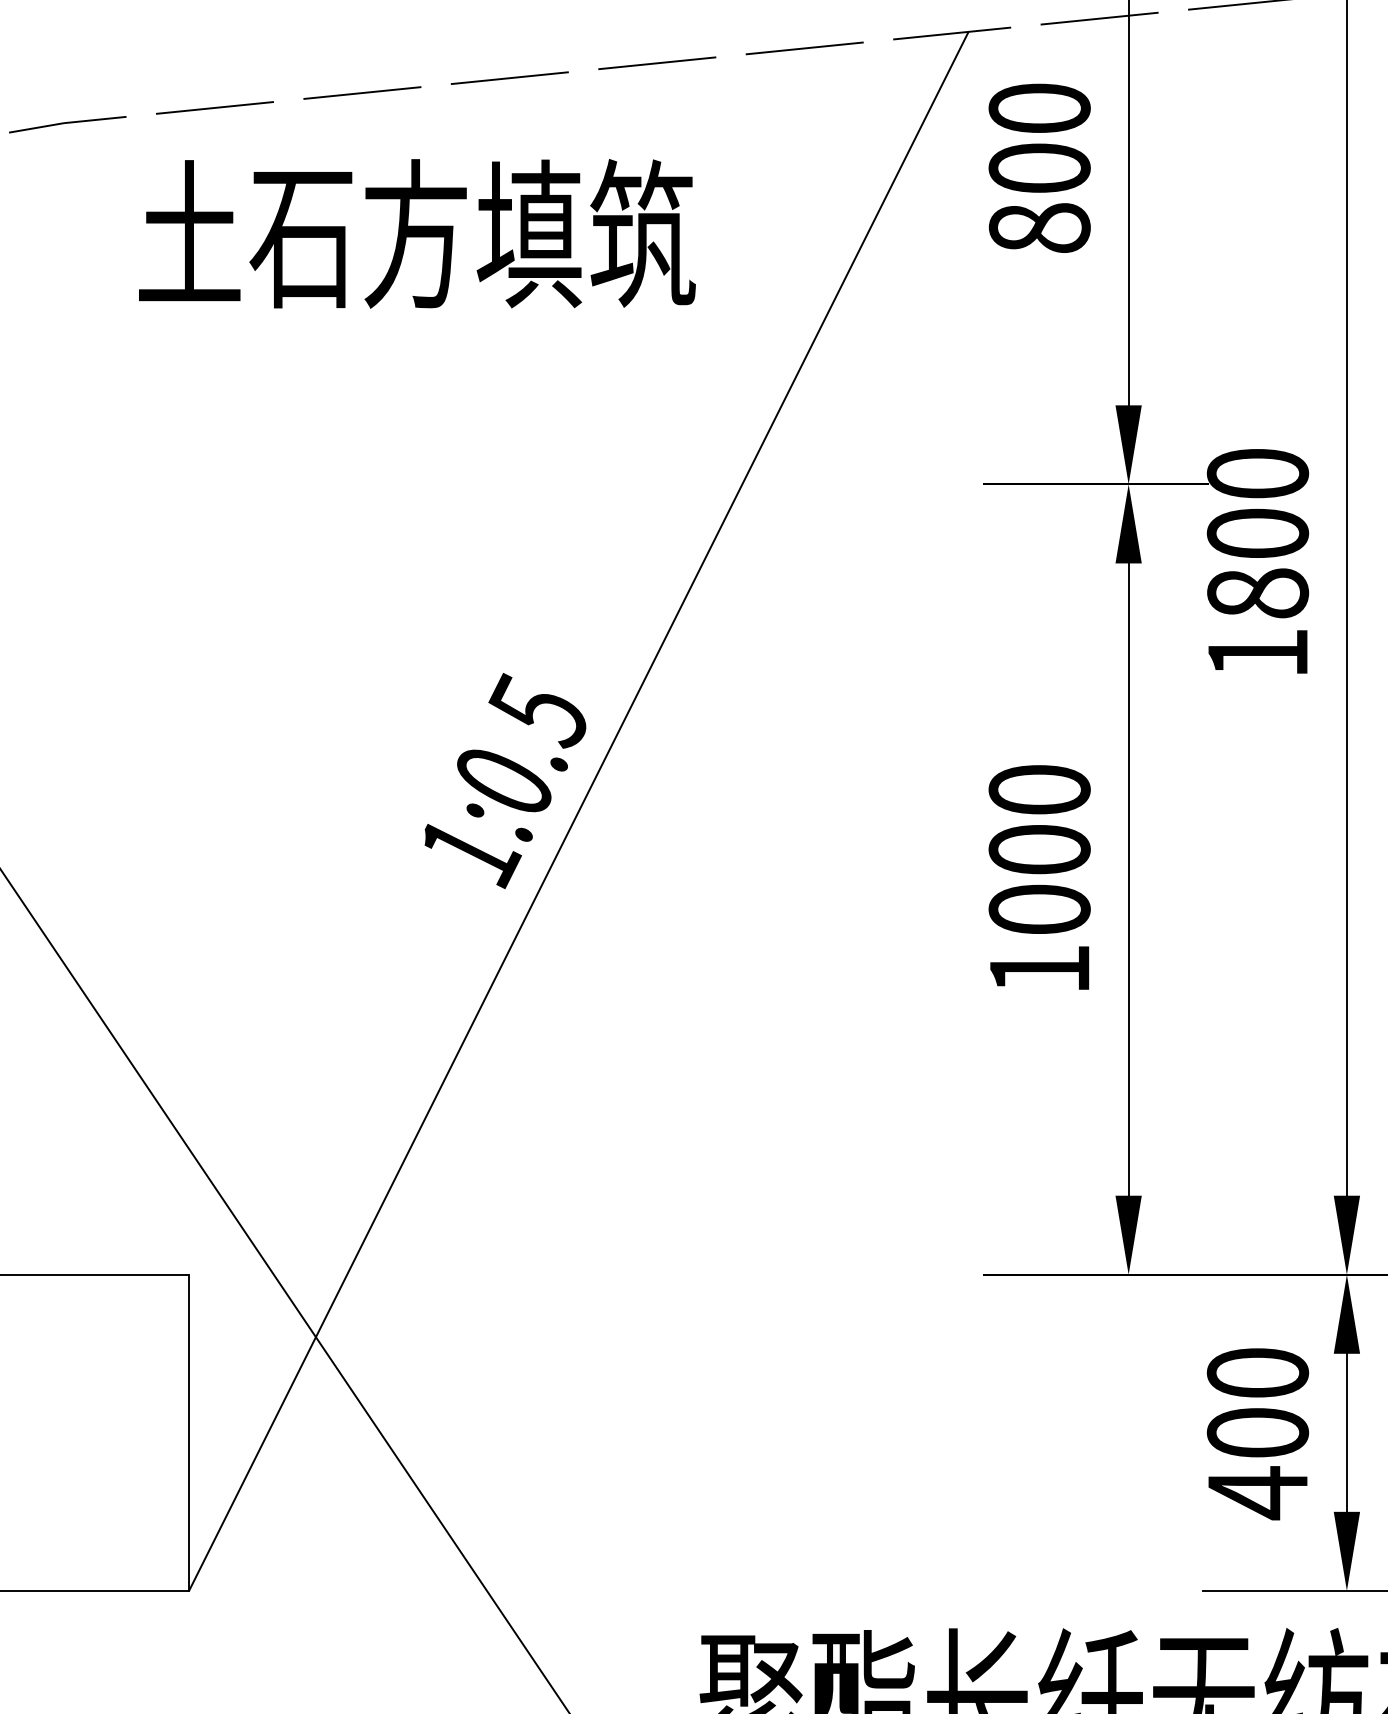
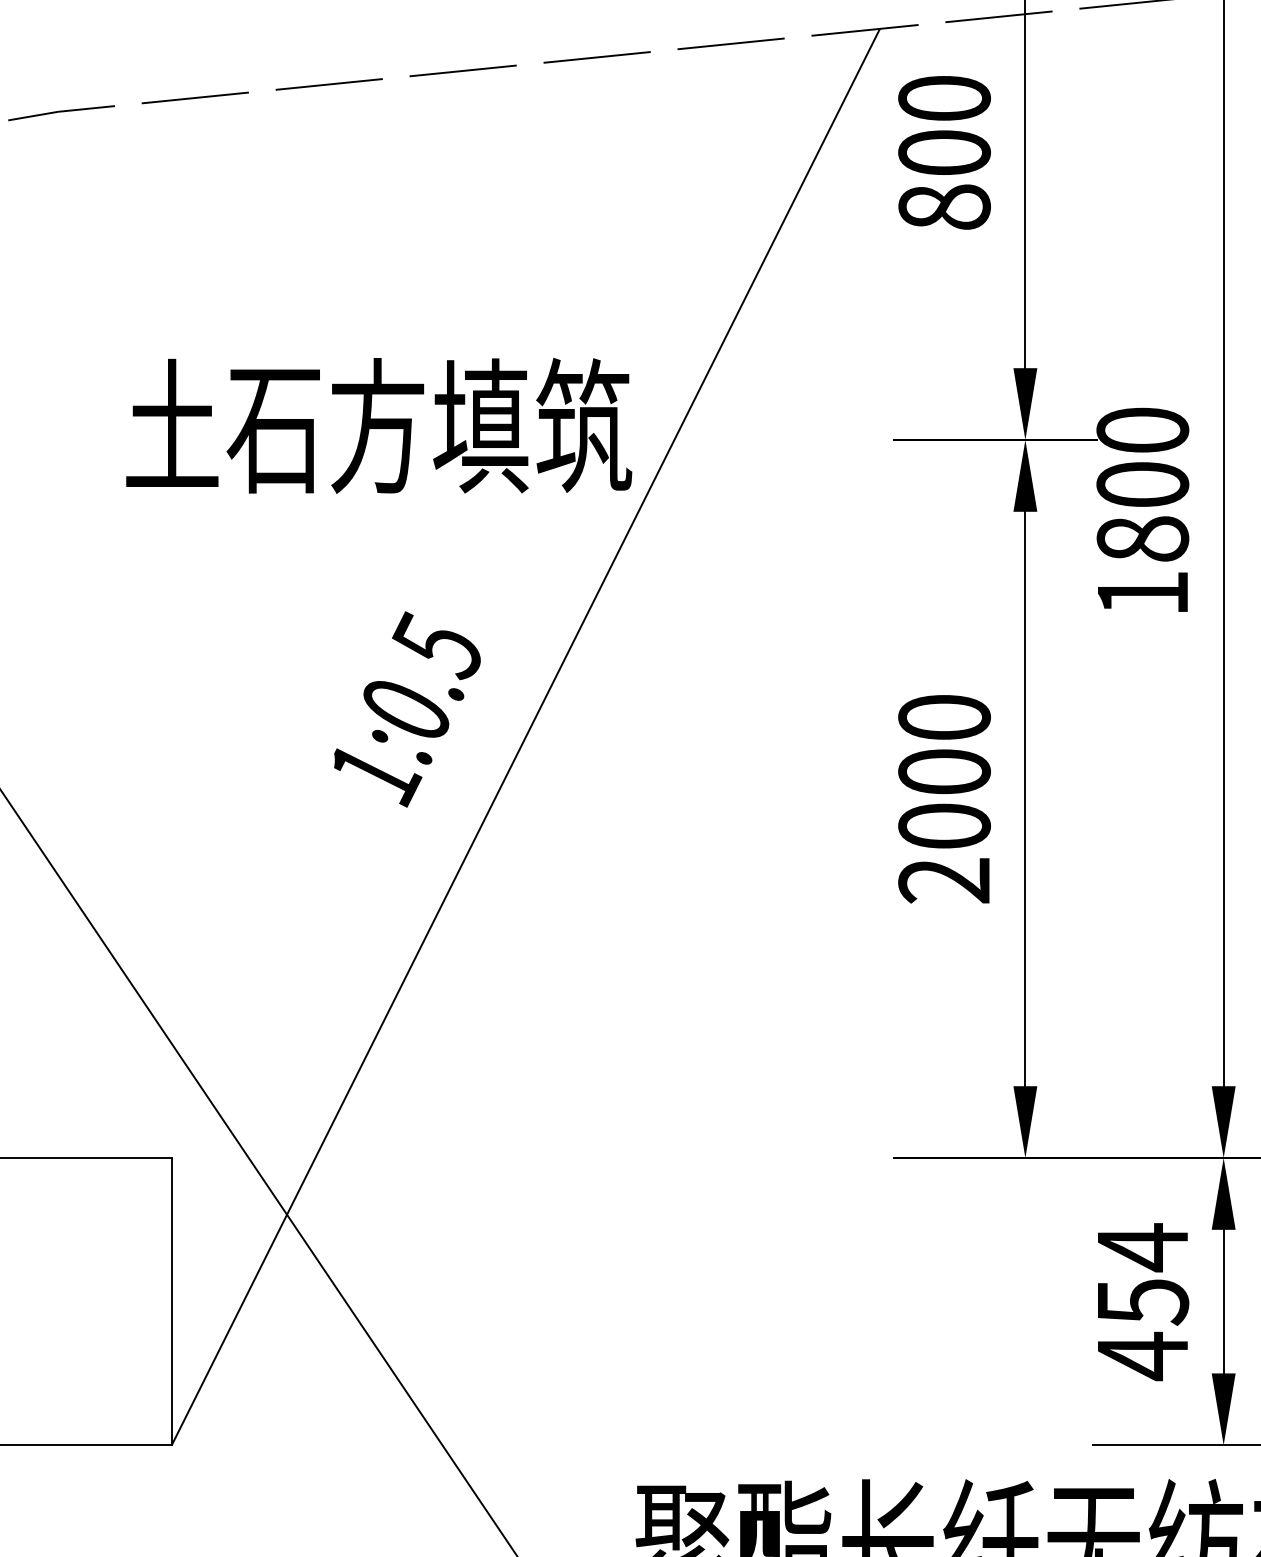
text: (417, 233) -> (379, 425), moved
text: (505, 781) -> (407, 709), moved
text: (1038, 969) -> (943, 880), 1000 -> 2000
text: (1257, 1402) -> (1142, 1274), 400 -> 454

